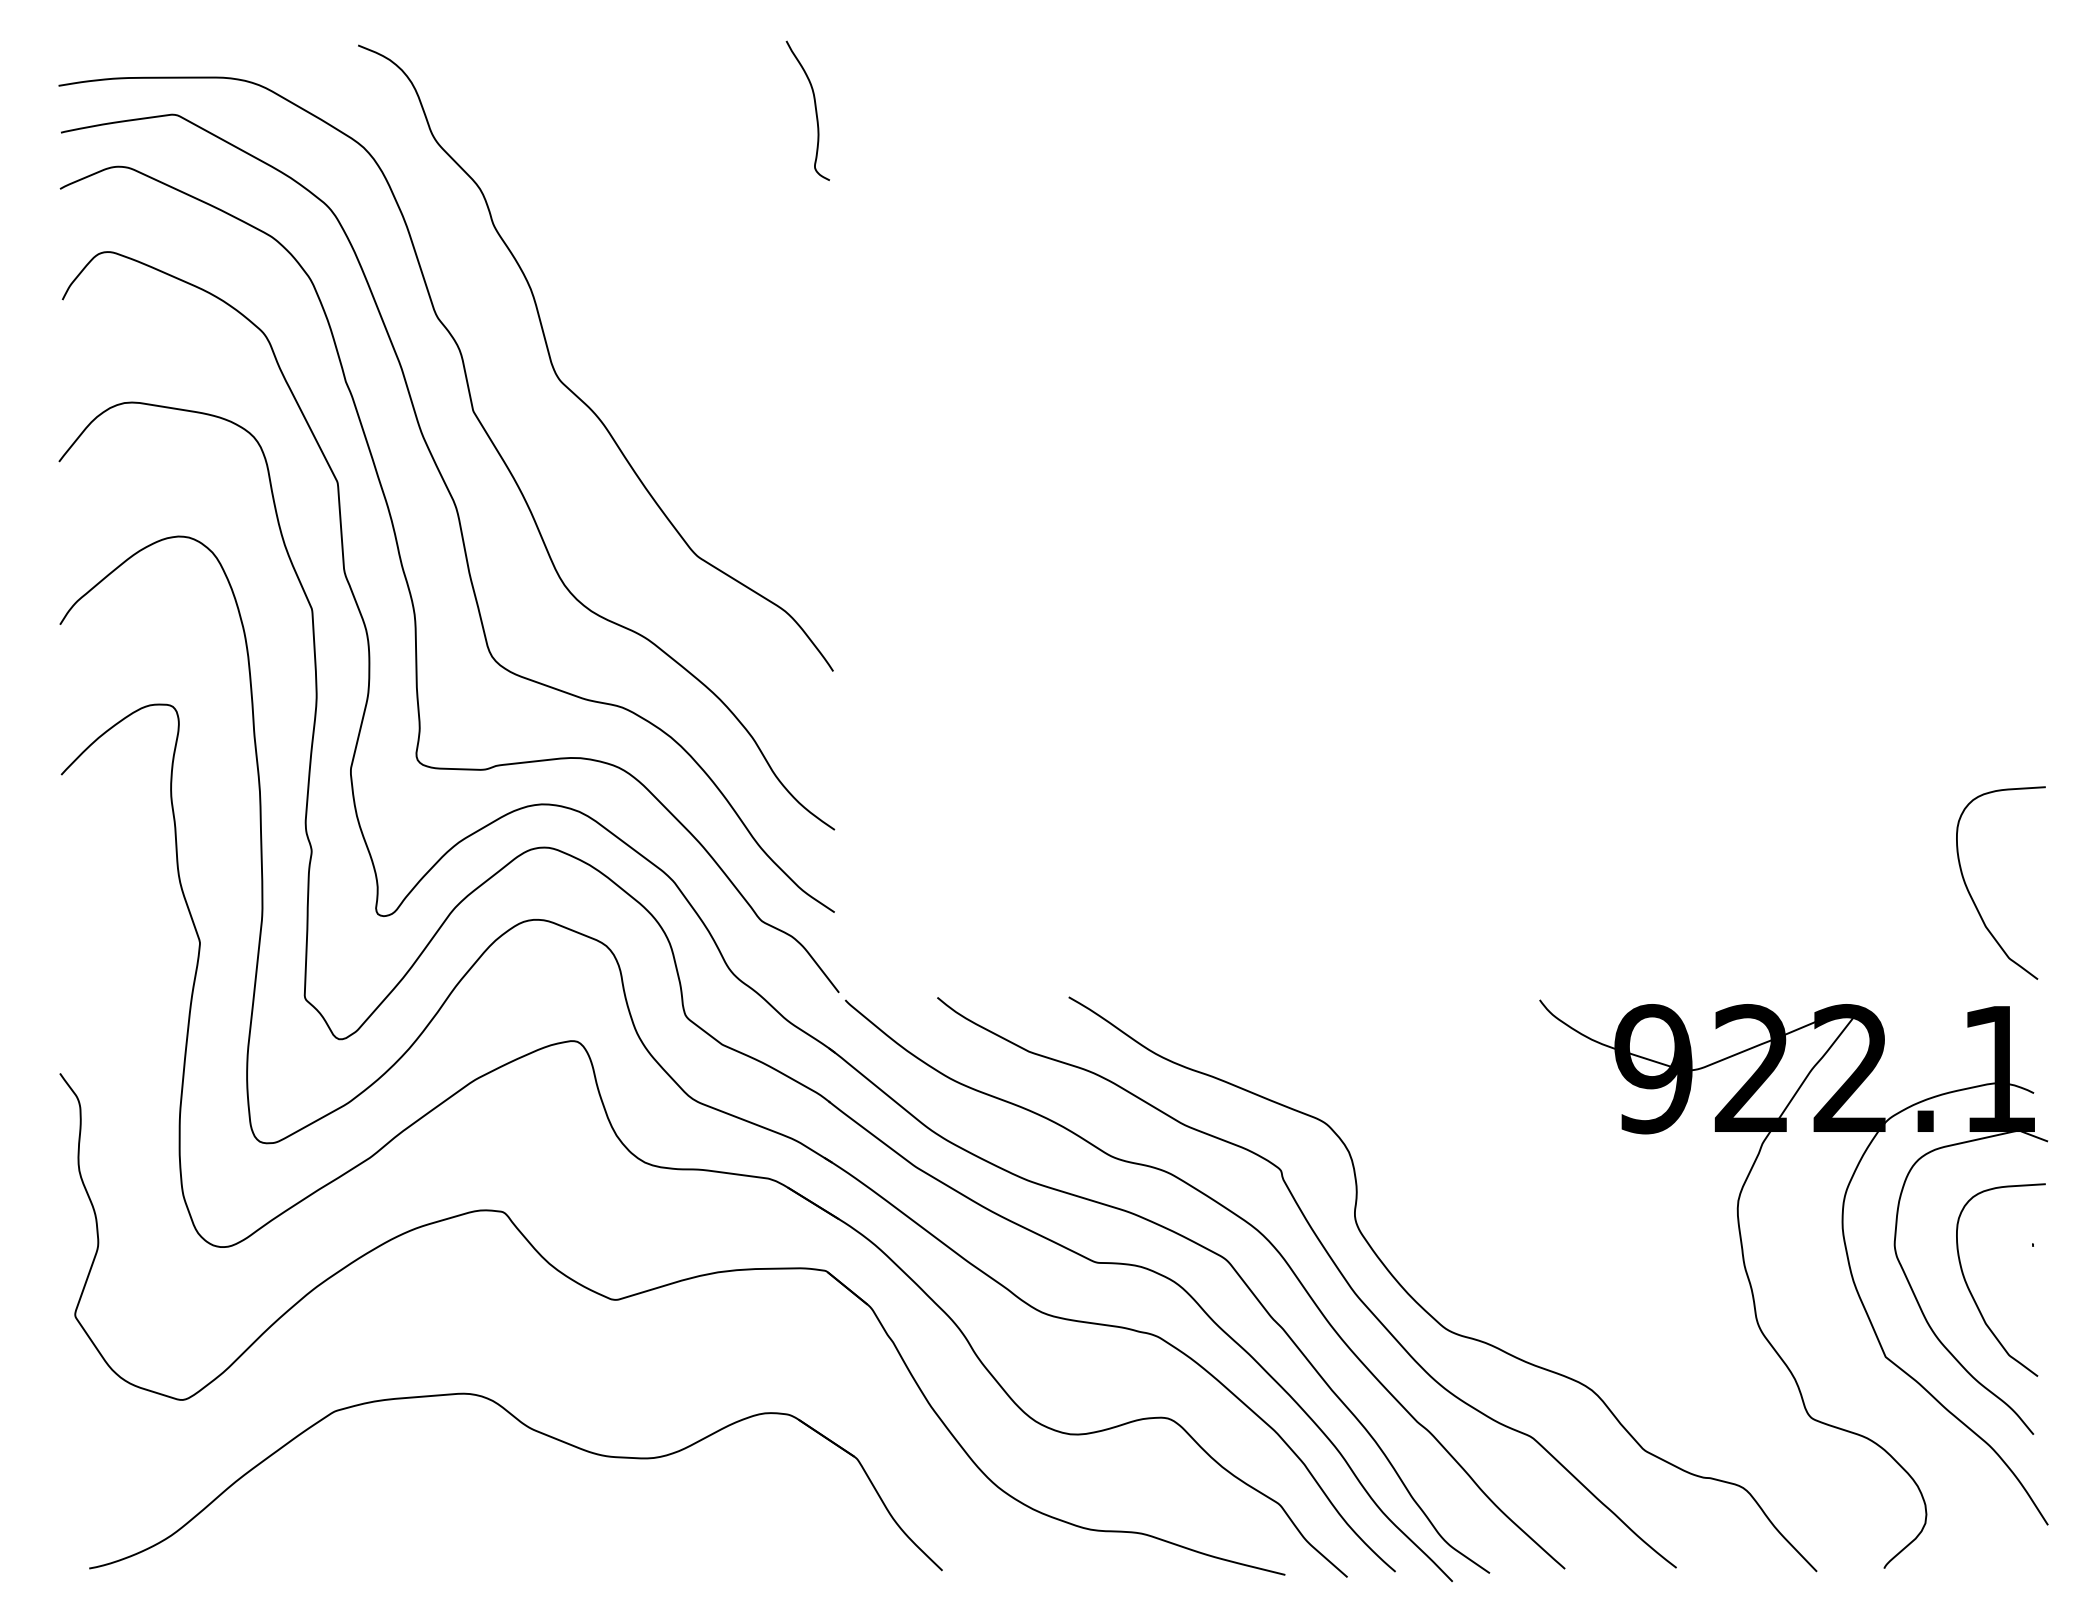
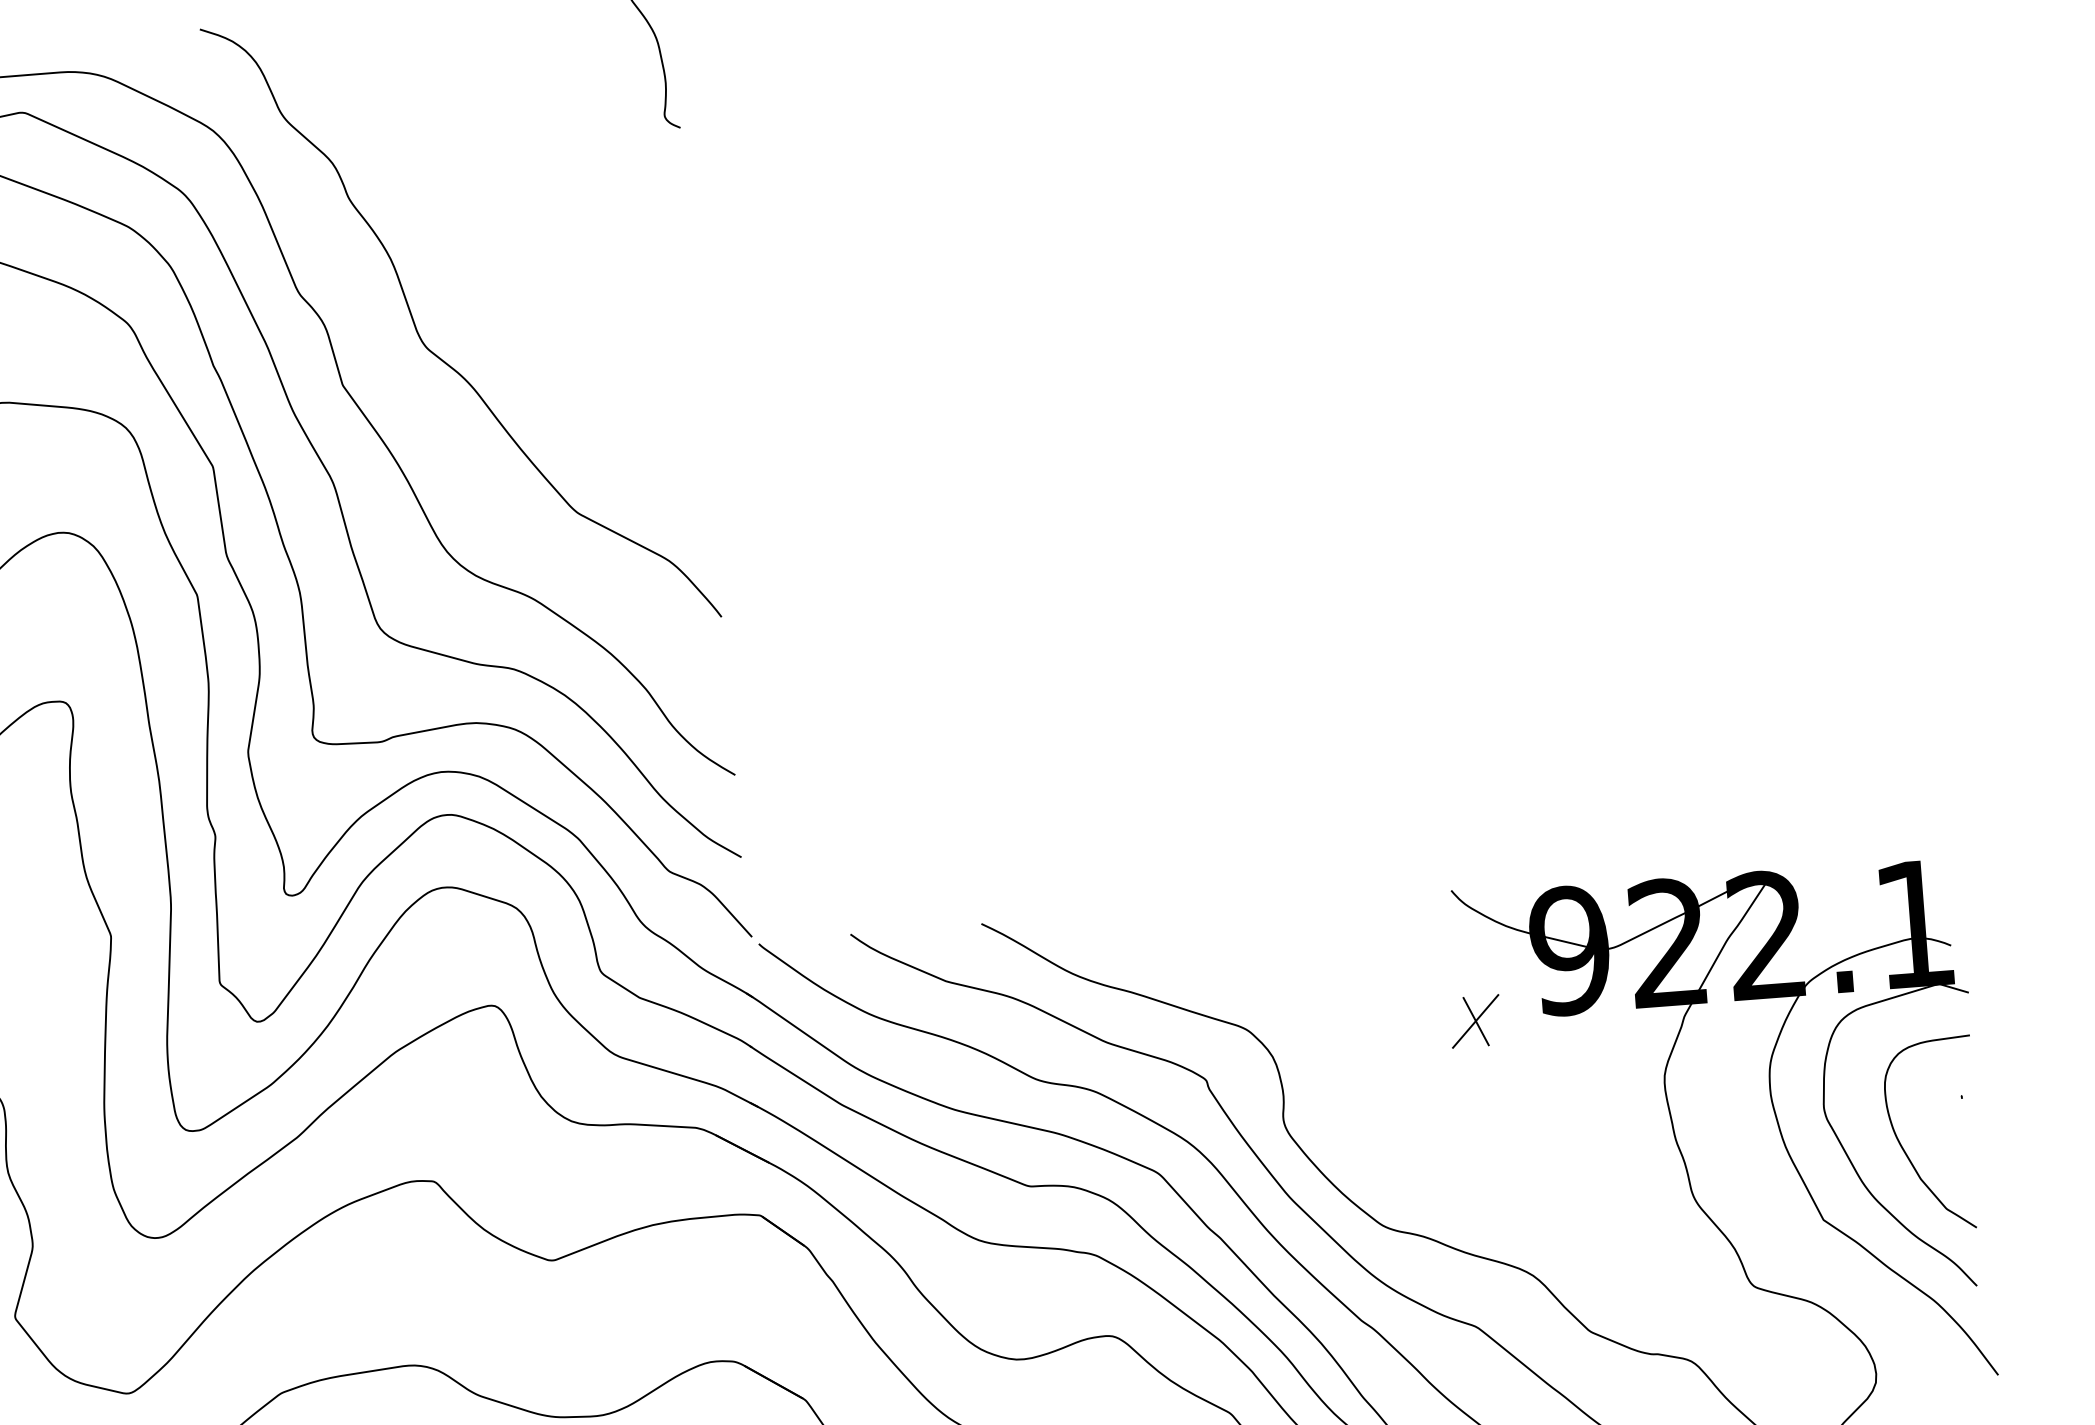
curve: (1972, 897) -> (1874, 755), removed
part: (1553, 1131) -> (1475, 1020), added

